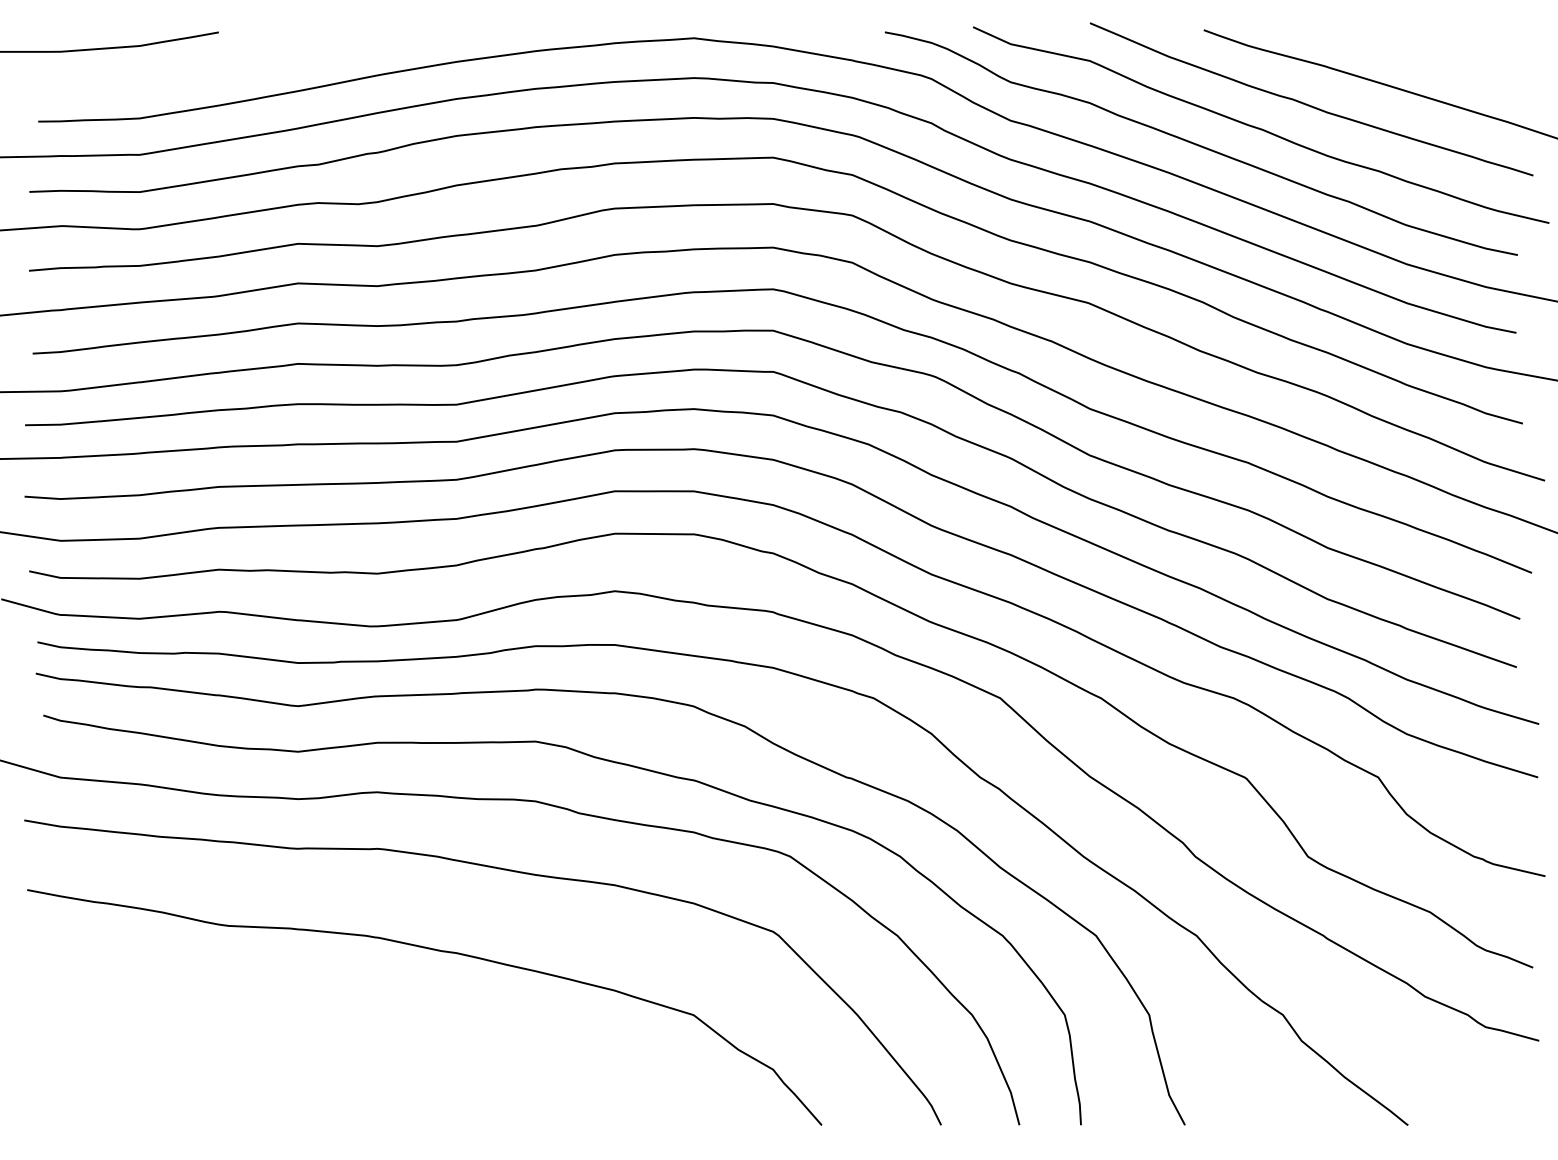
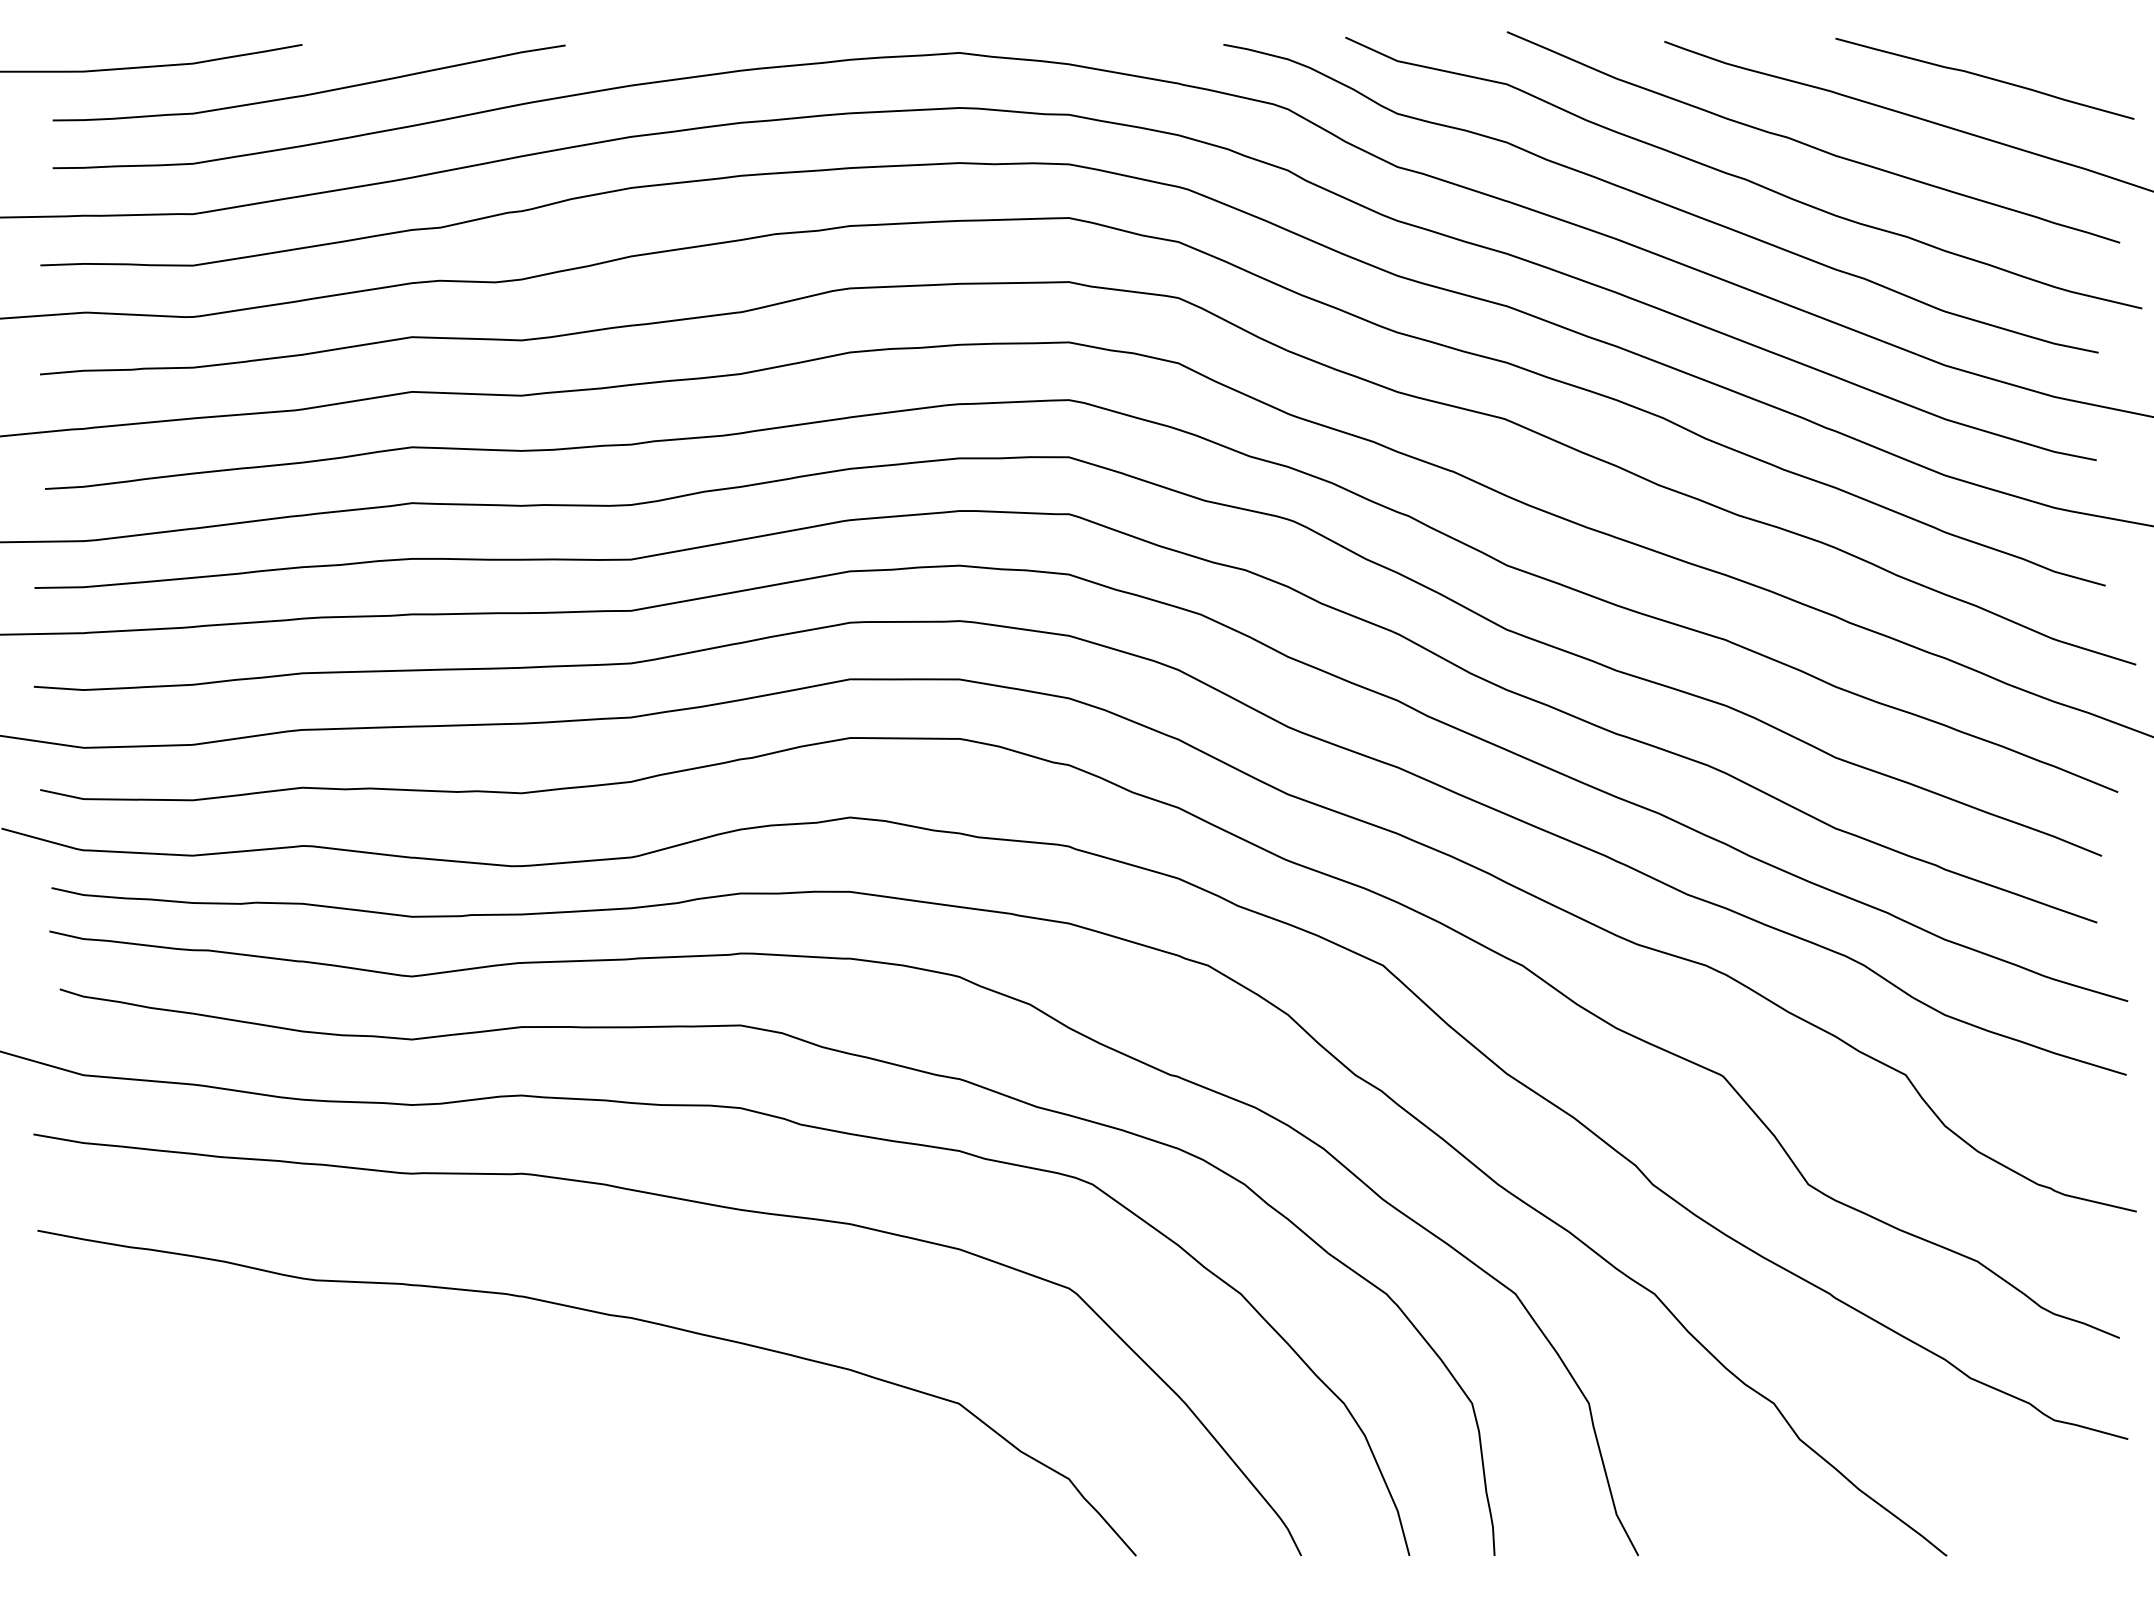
curve: (1435, 56) -> (1984, 77), added
curve: (223, 67) -> (308, 93), added

